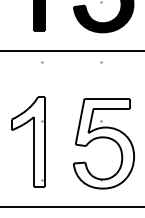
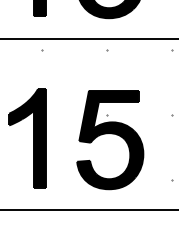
fill: (28, 142) -> (27, 138), added
fill: (104, 143) -> (110, 139), added

